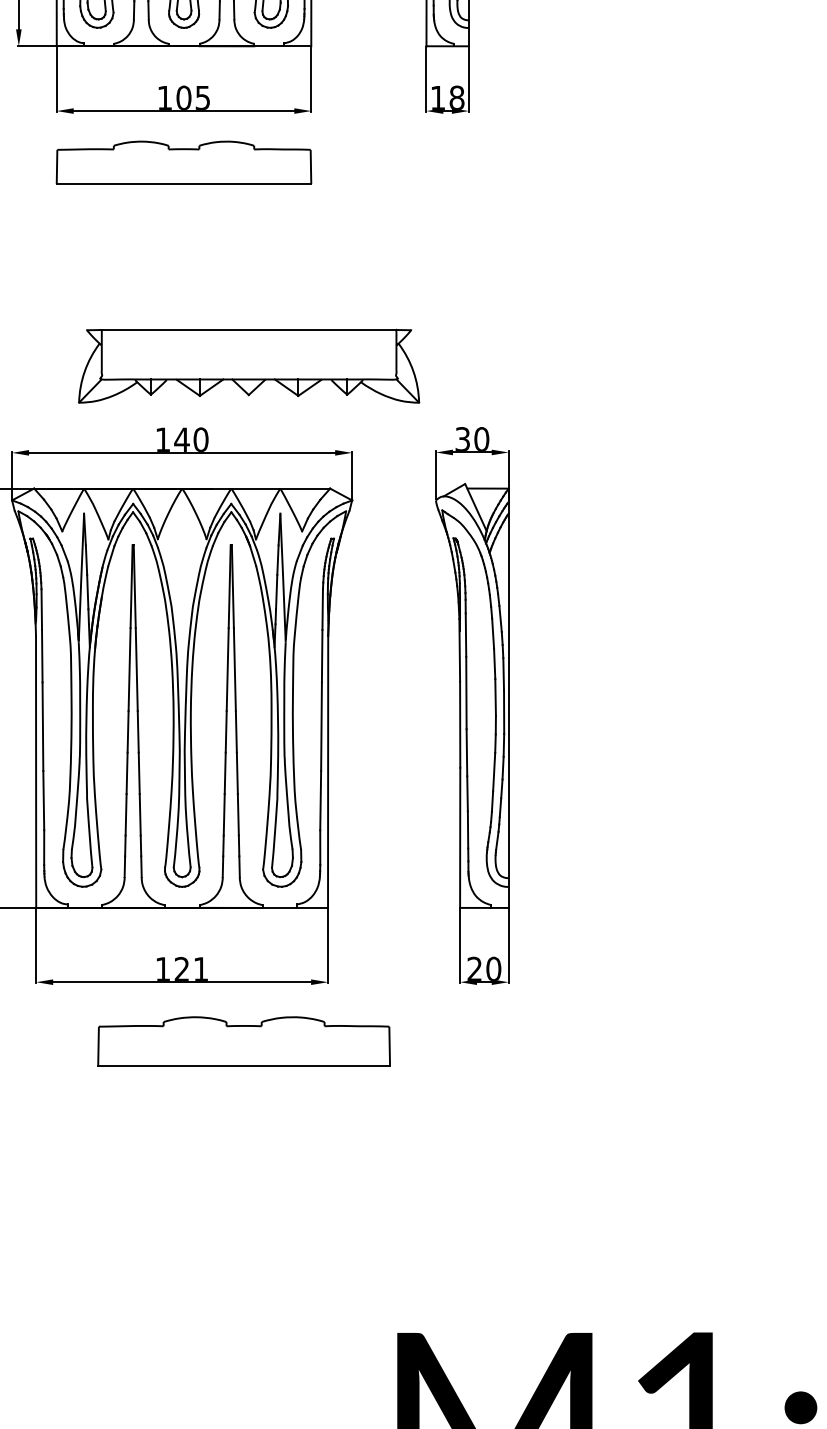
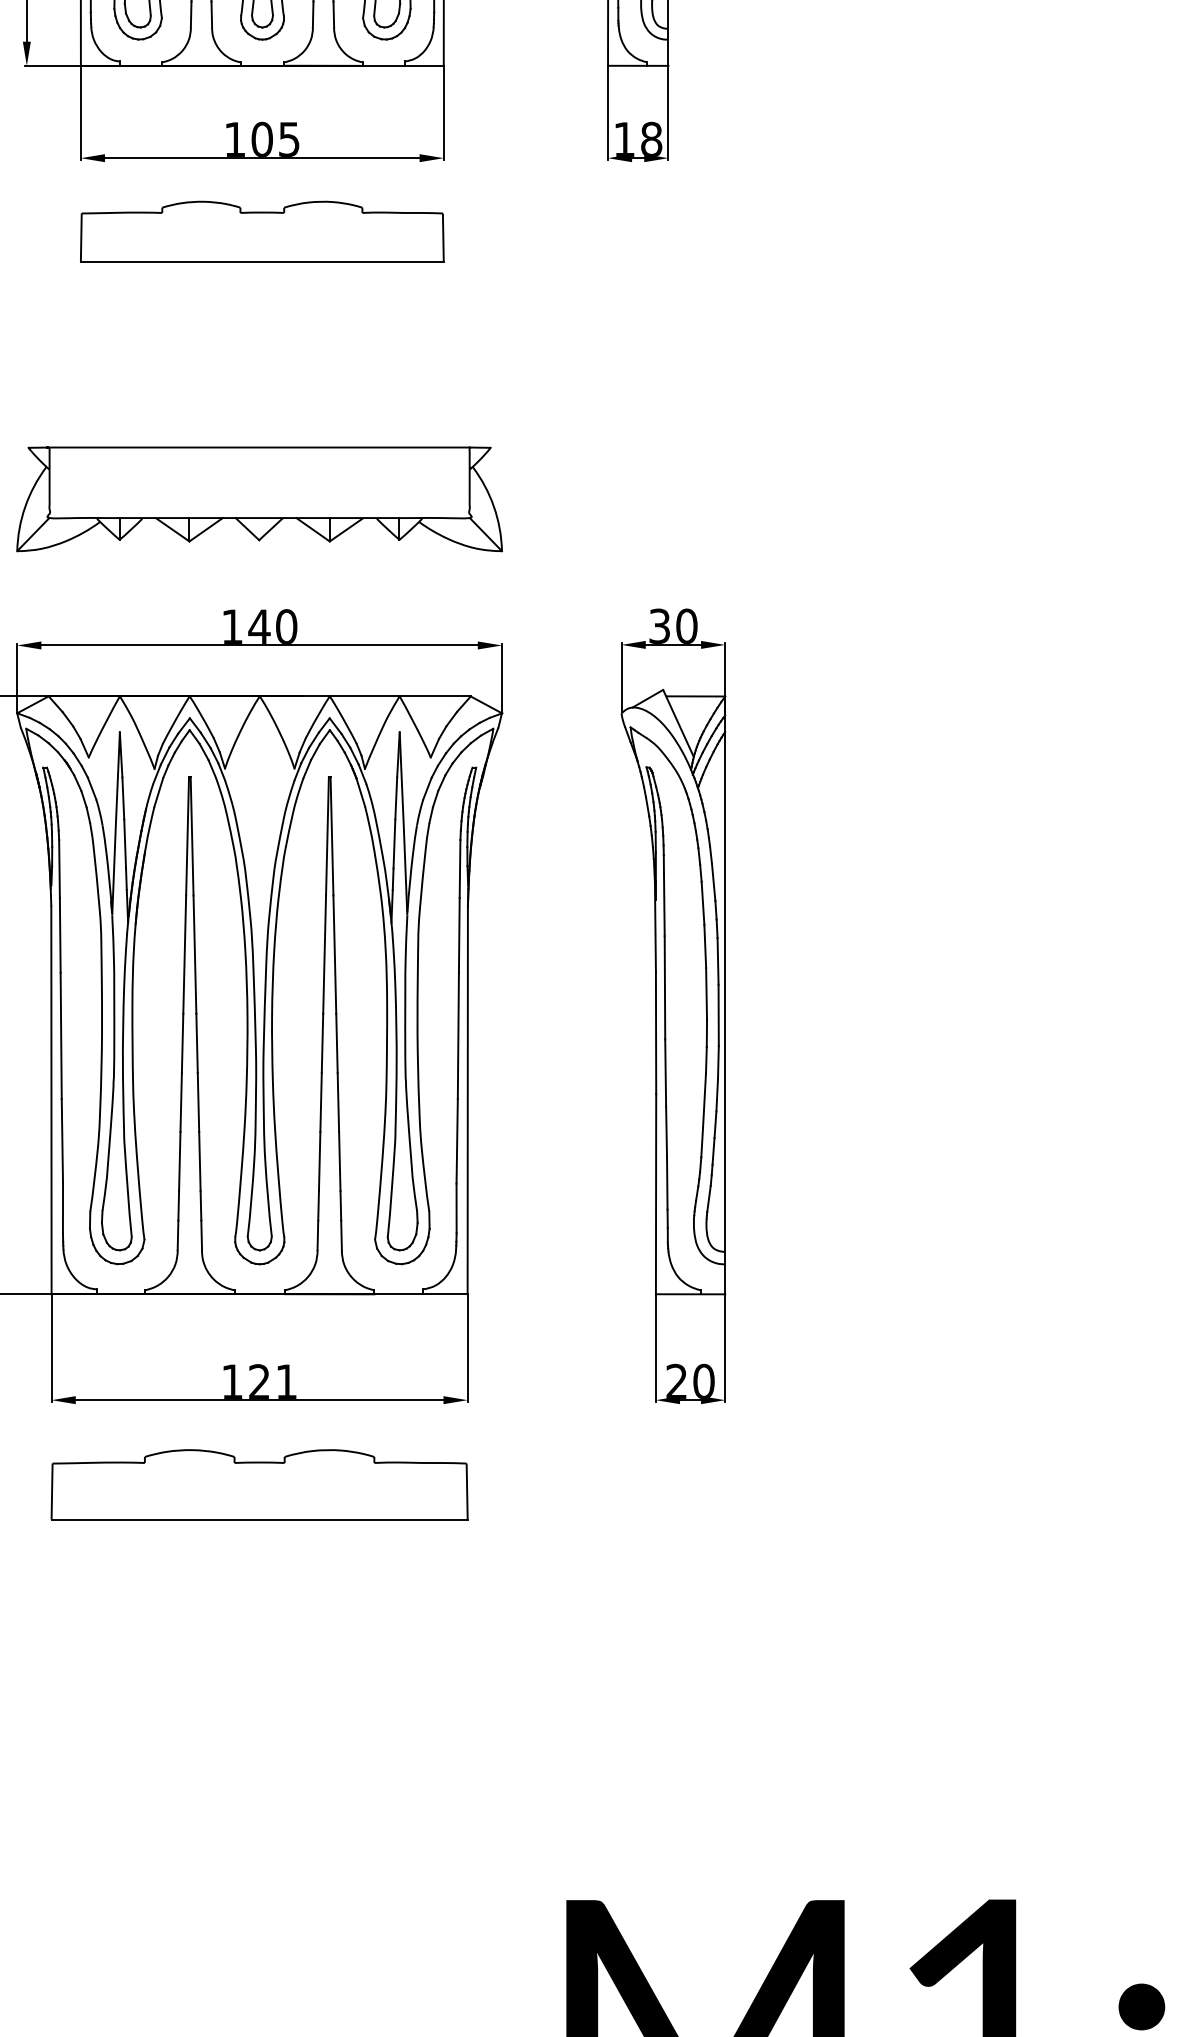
part: (249, 365) -> (260, 498), moved
part: (243, 1041) -> (258, 1484), moved

